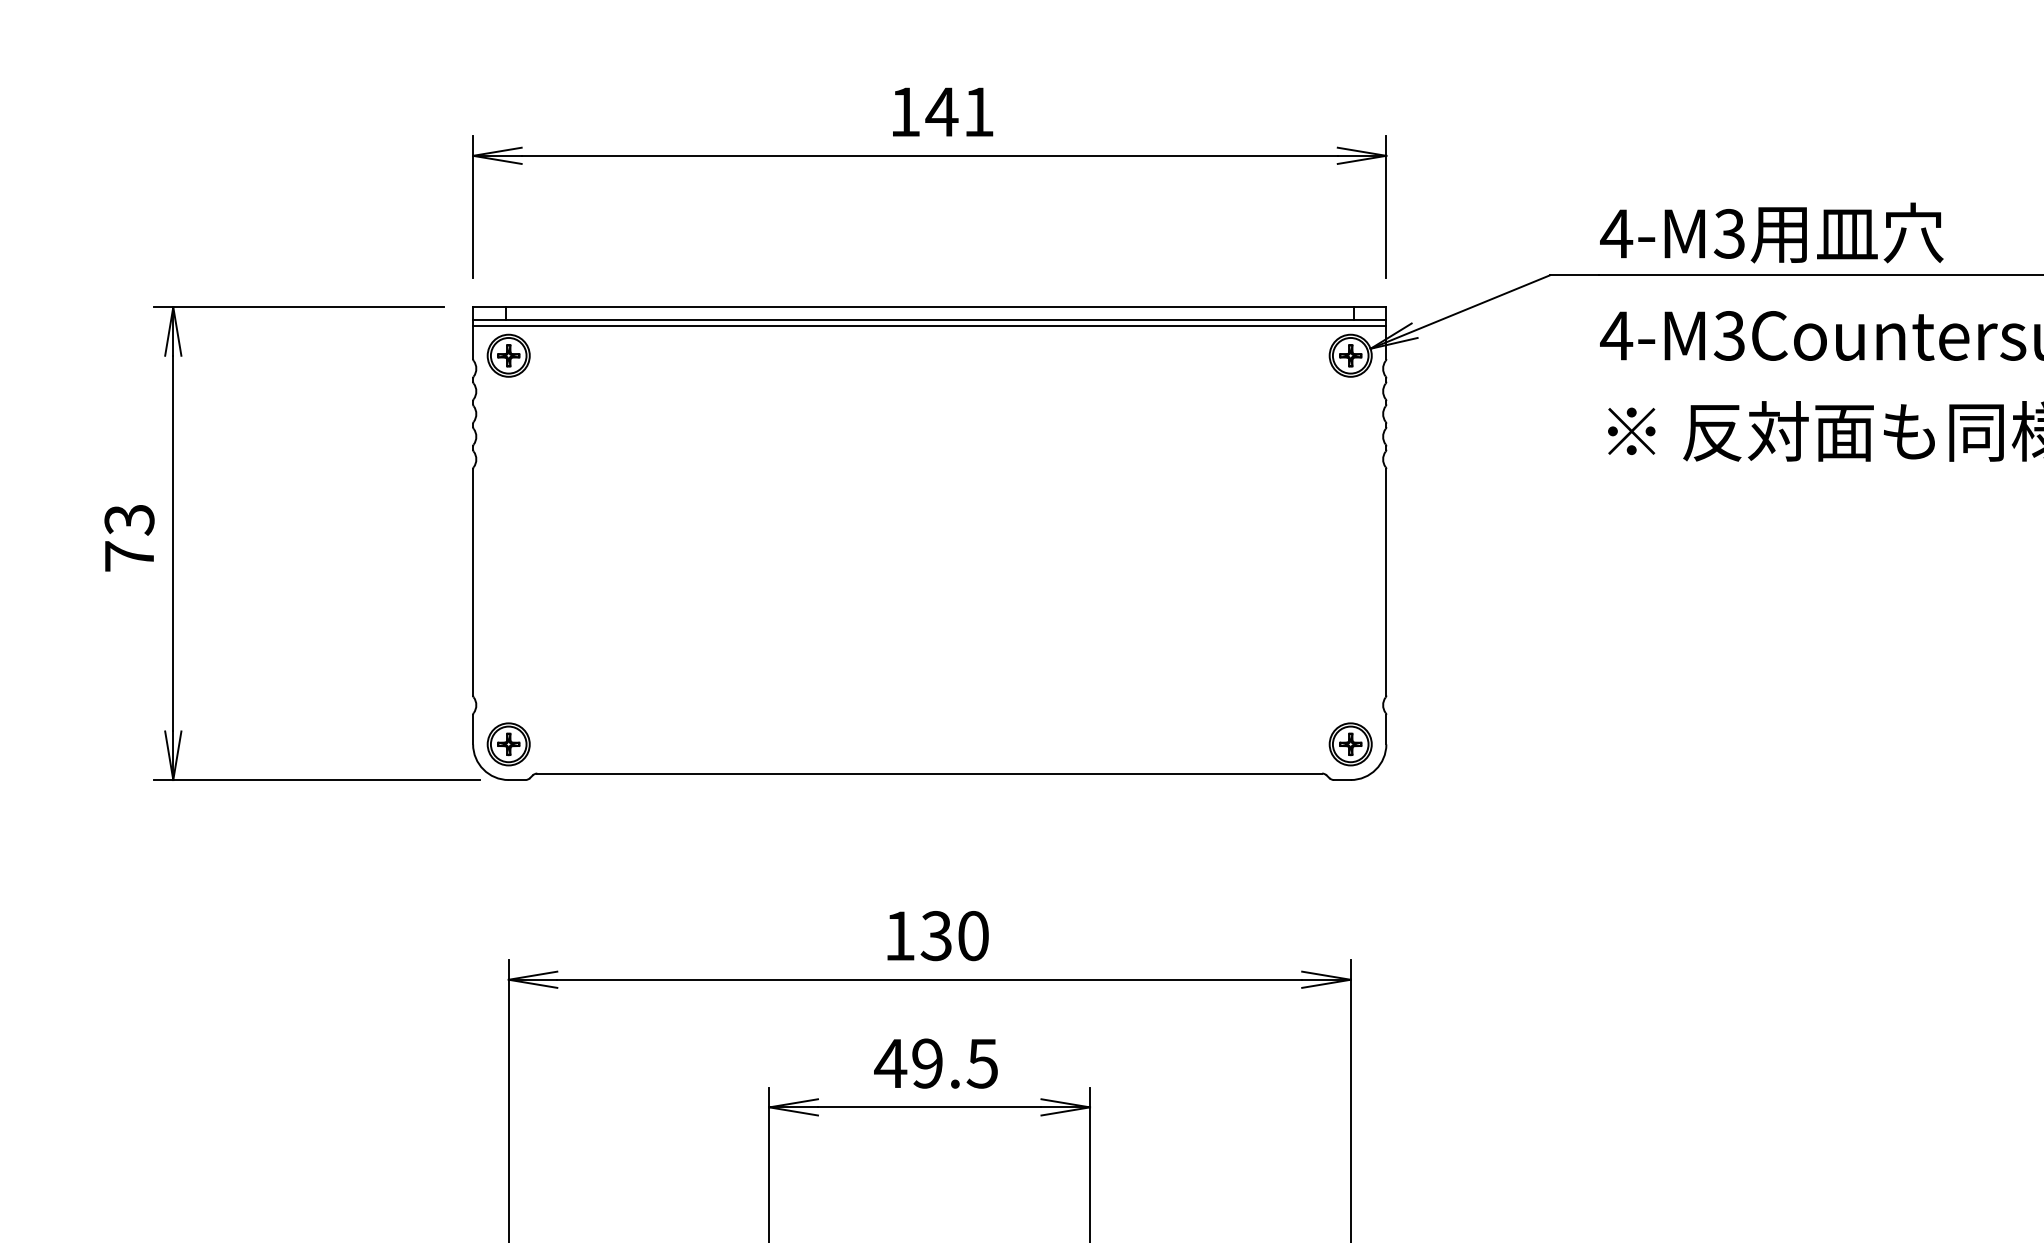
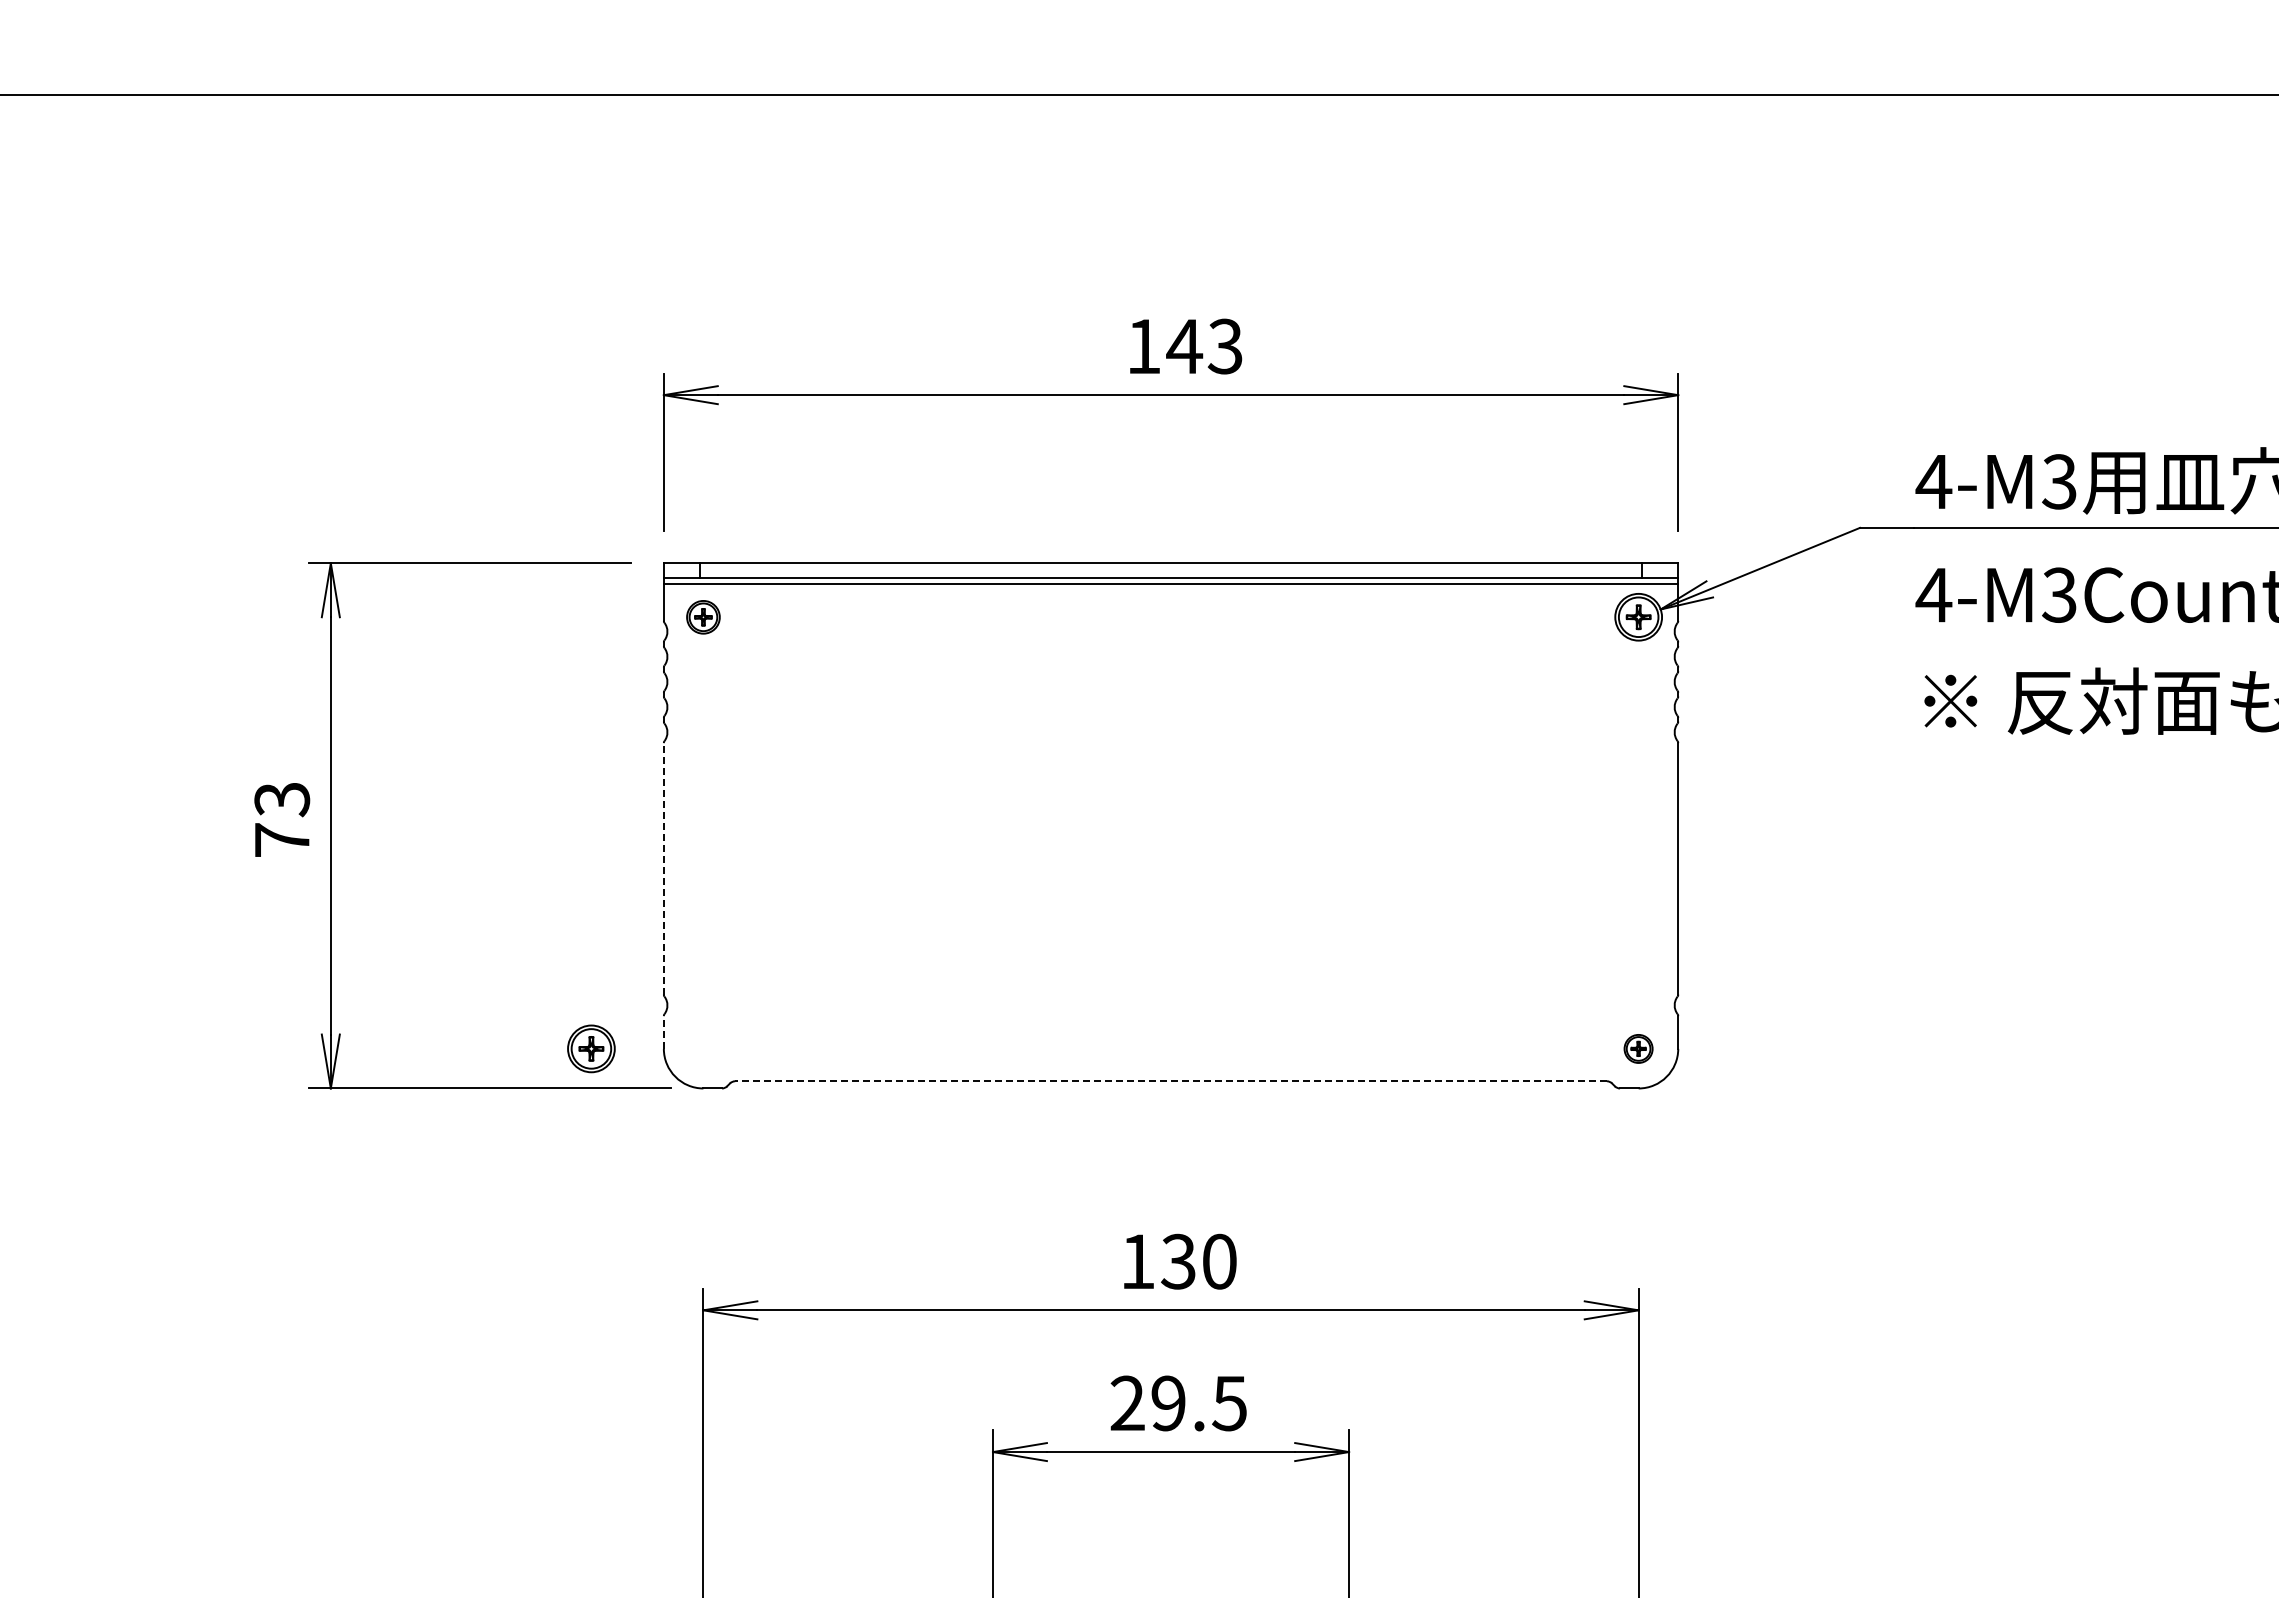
text: (977, 112) -> (1224, 346), 141 -> 143
part: (508, 356) -> (703, 617), size x0.7
line: (472, 581) -> (663, 868), solid -> dashed
line: (472, 729) -> (663, 1032), solid -> dashed
part: (508, 744) -> (591, 1048), moved
part: (1350, 744) -> (1638, 1048), size x0.6
line: (930, 773) -> (1171, 1081), solid -> dashed
text: (890, 1062) -> (1127, 1402), 49.5 -> 29.5

